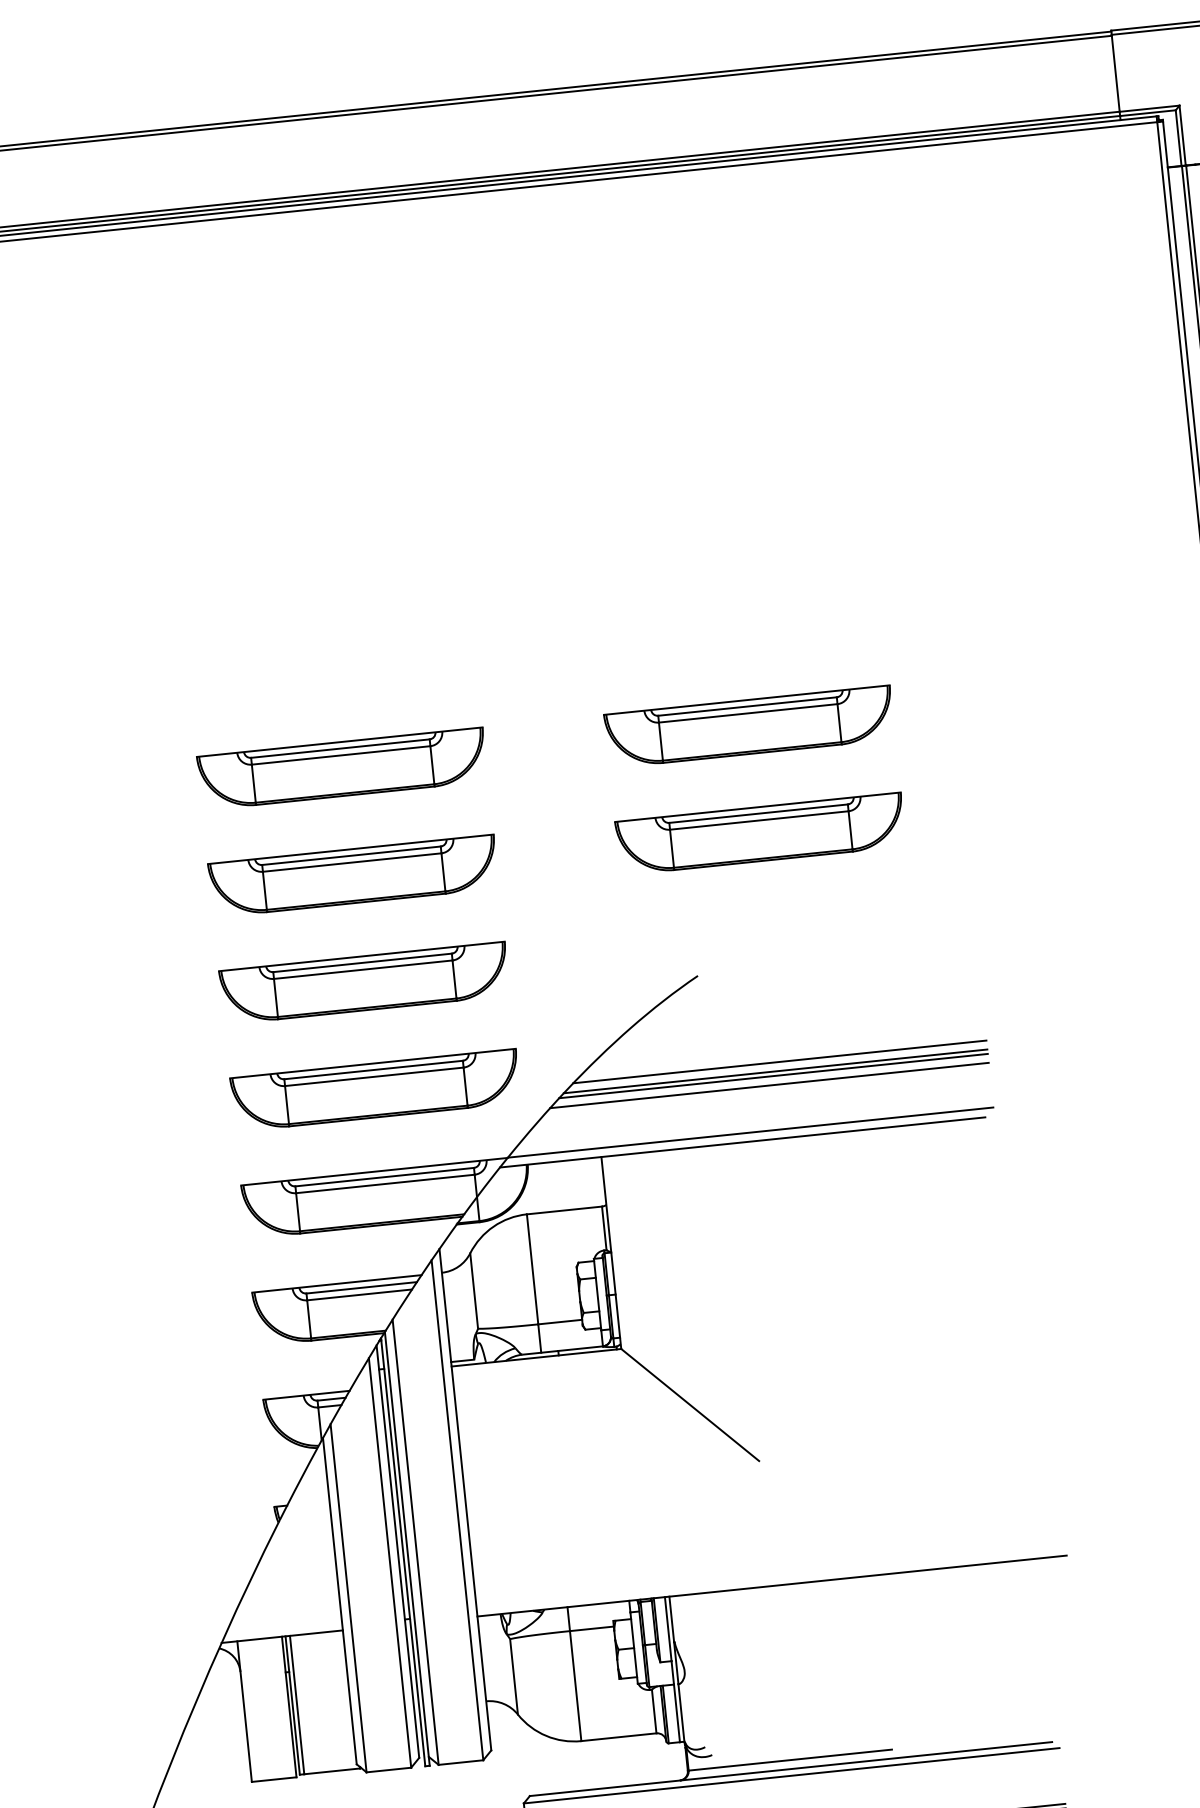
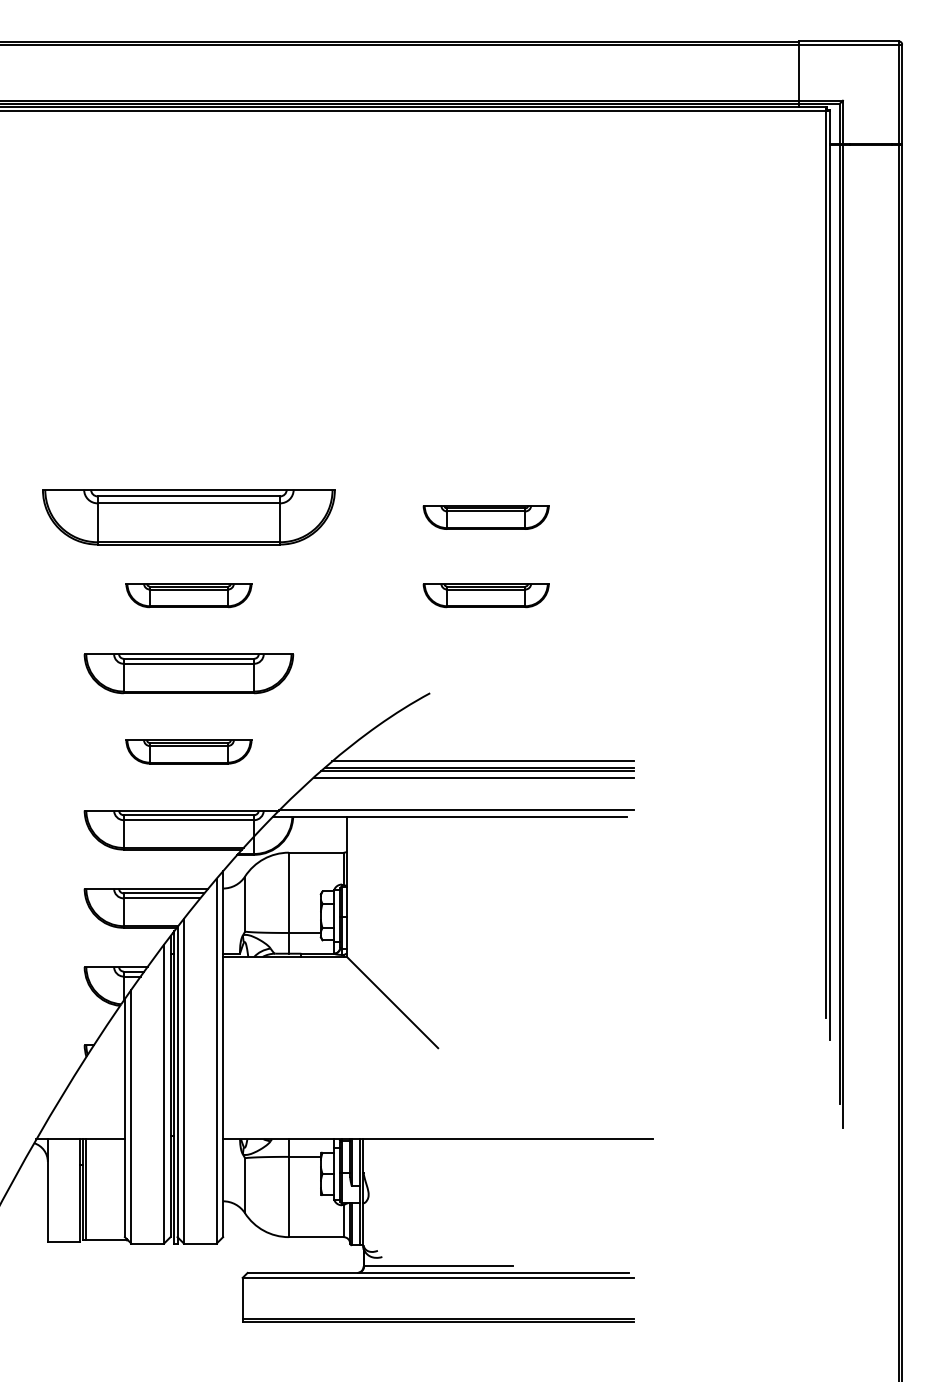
part: (750, 727) -> (486, 517), size x0.6
part: (341, 769) -> (188, 517), size x1.4
part: (761, 833) -> (486, 595), size x0.6
part: (352, 876) -> (188, 595), size x0.6
part: (375, 1089) -> (188, 751), size x0.6

